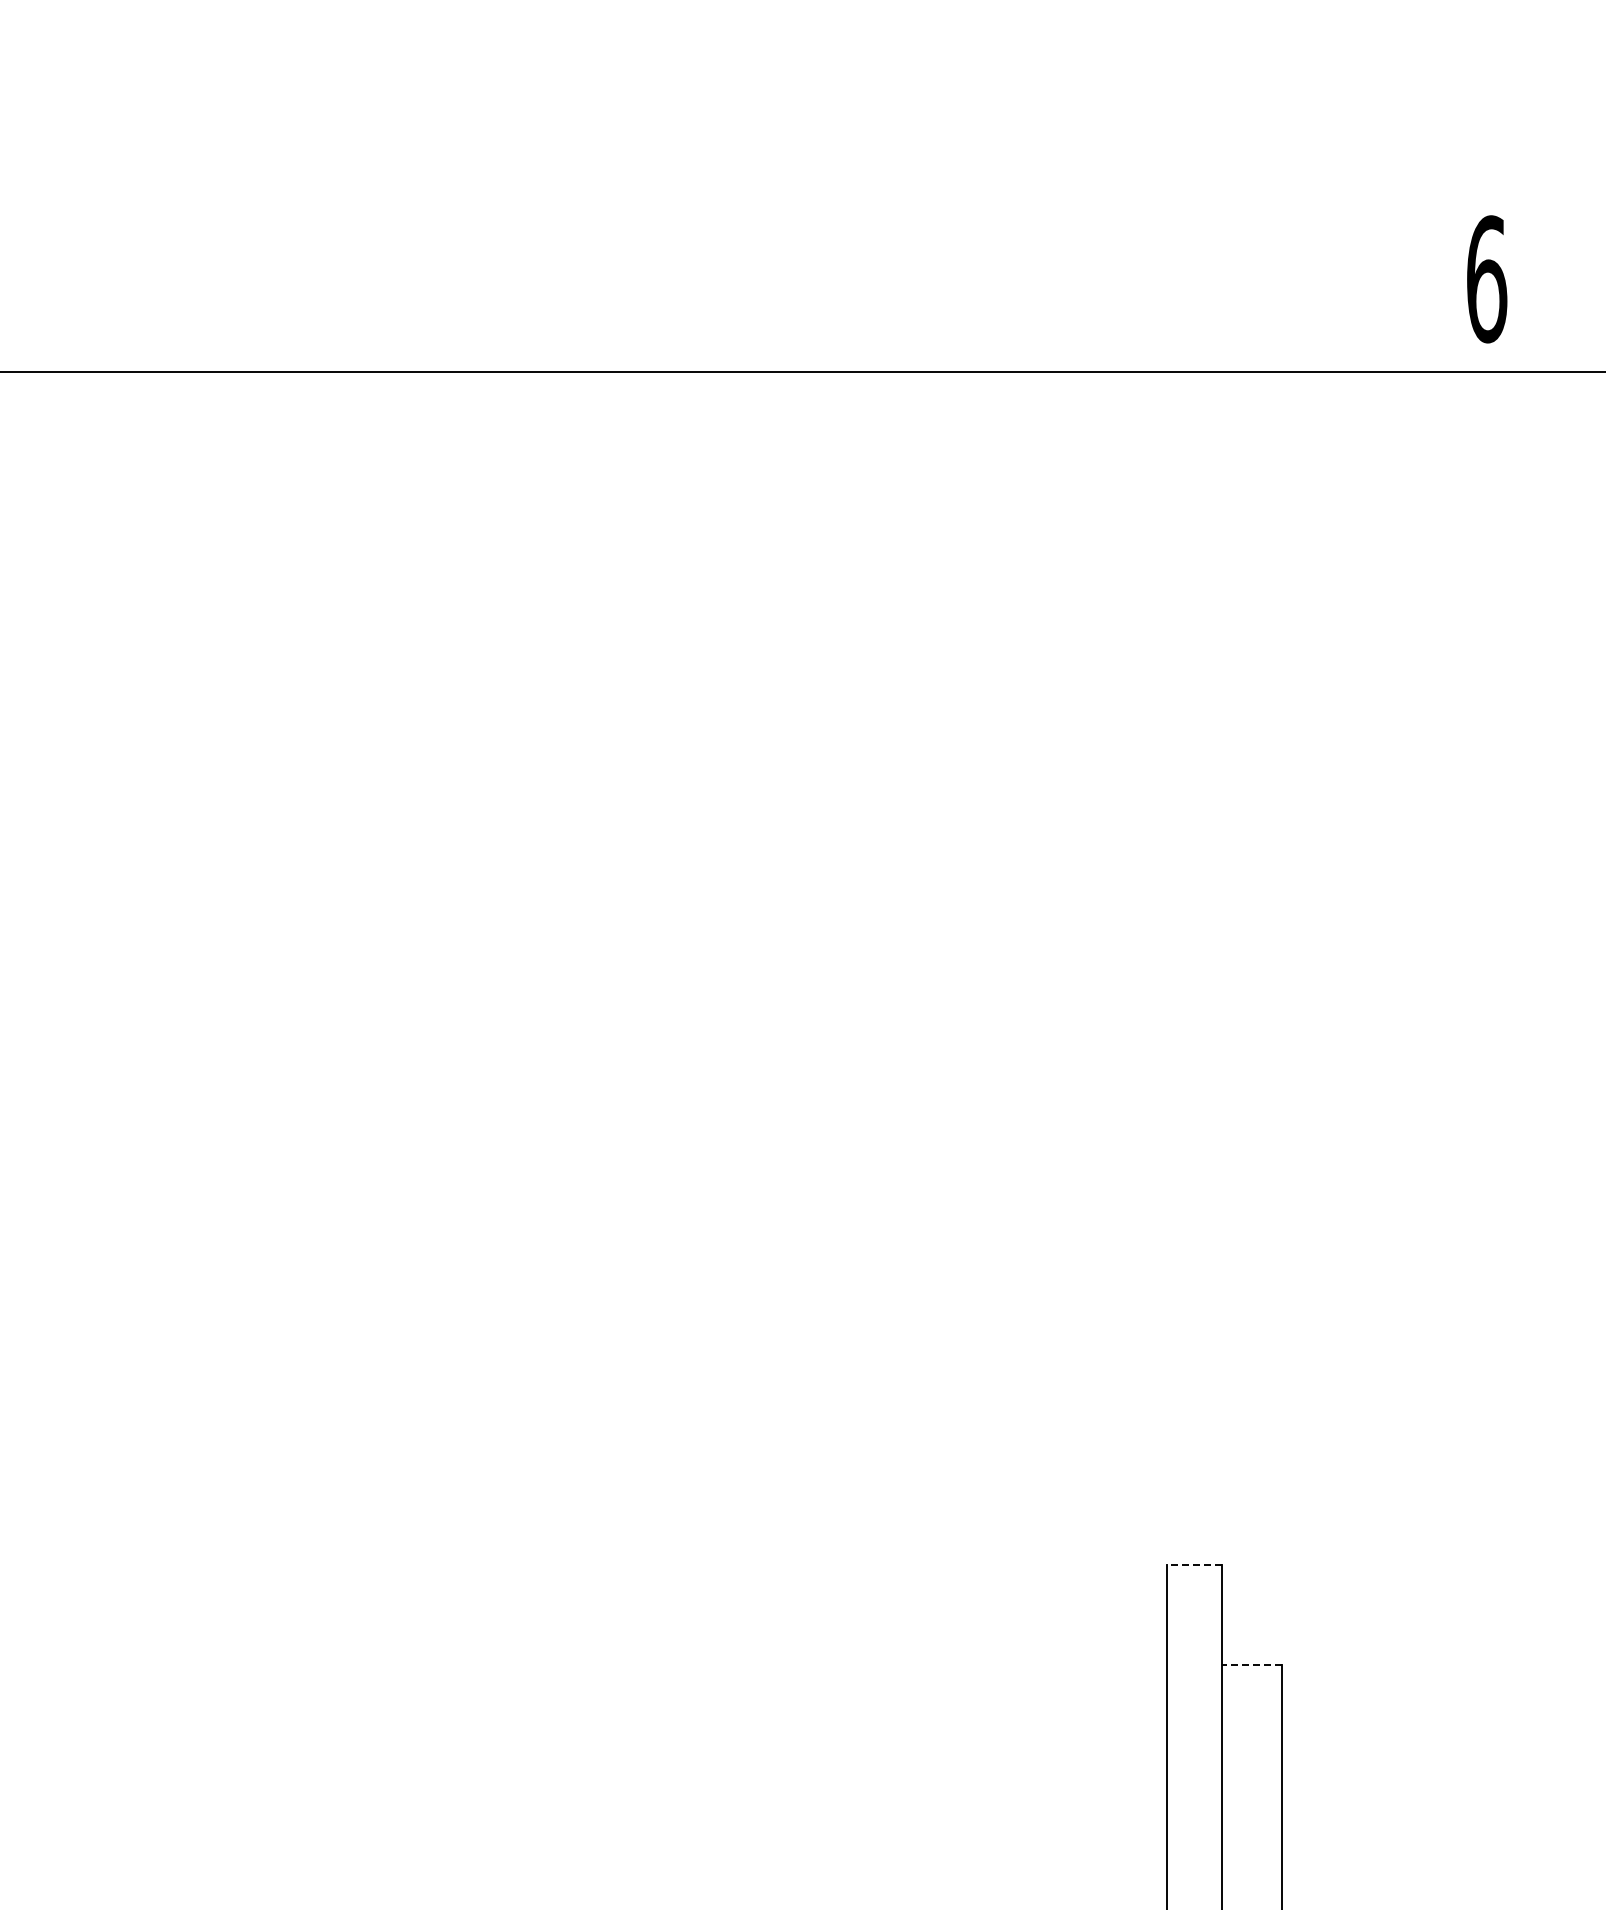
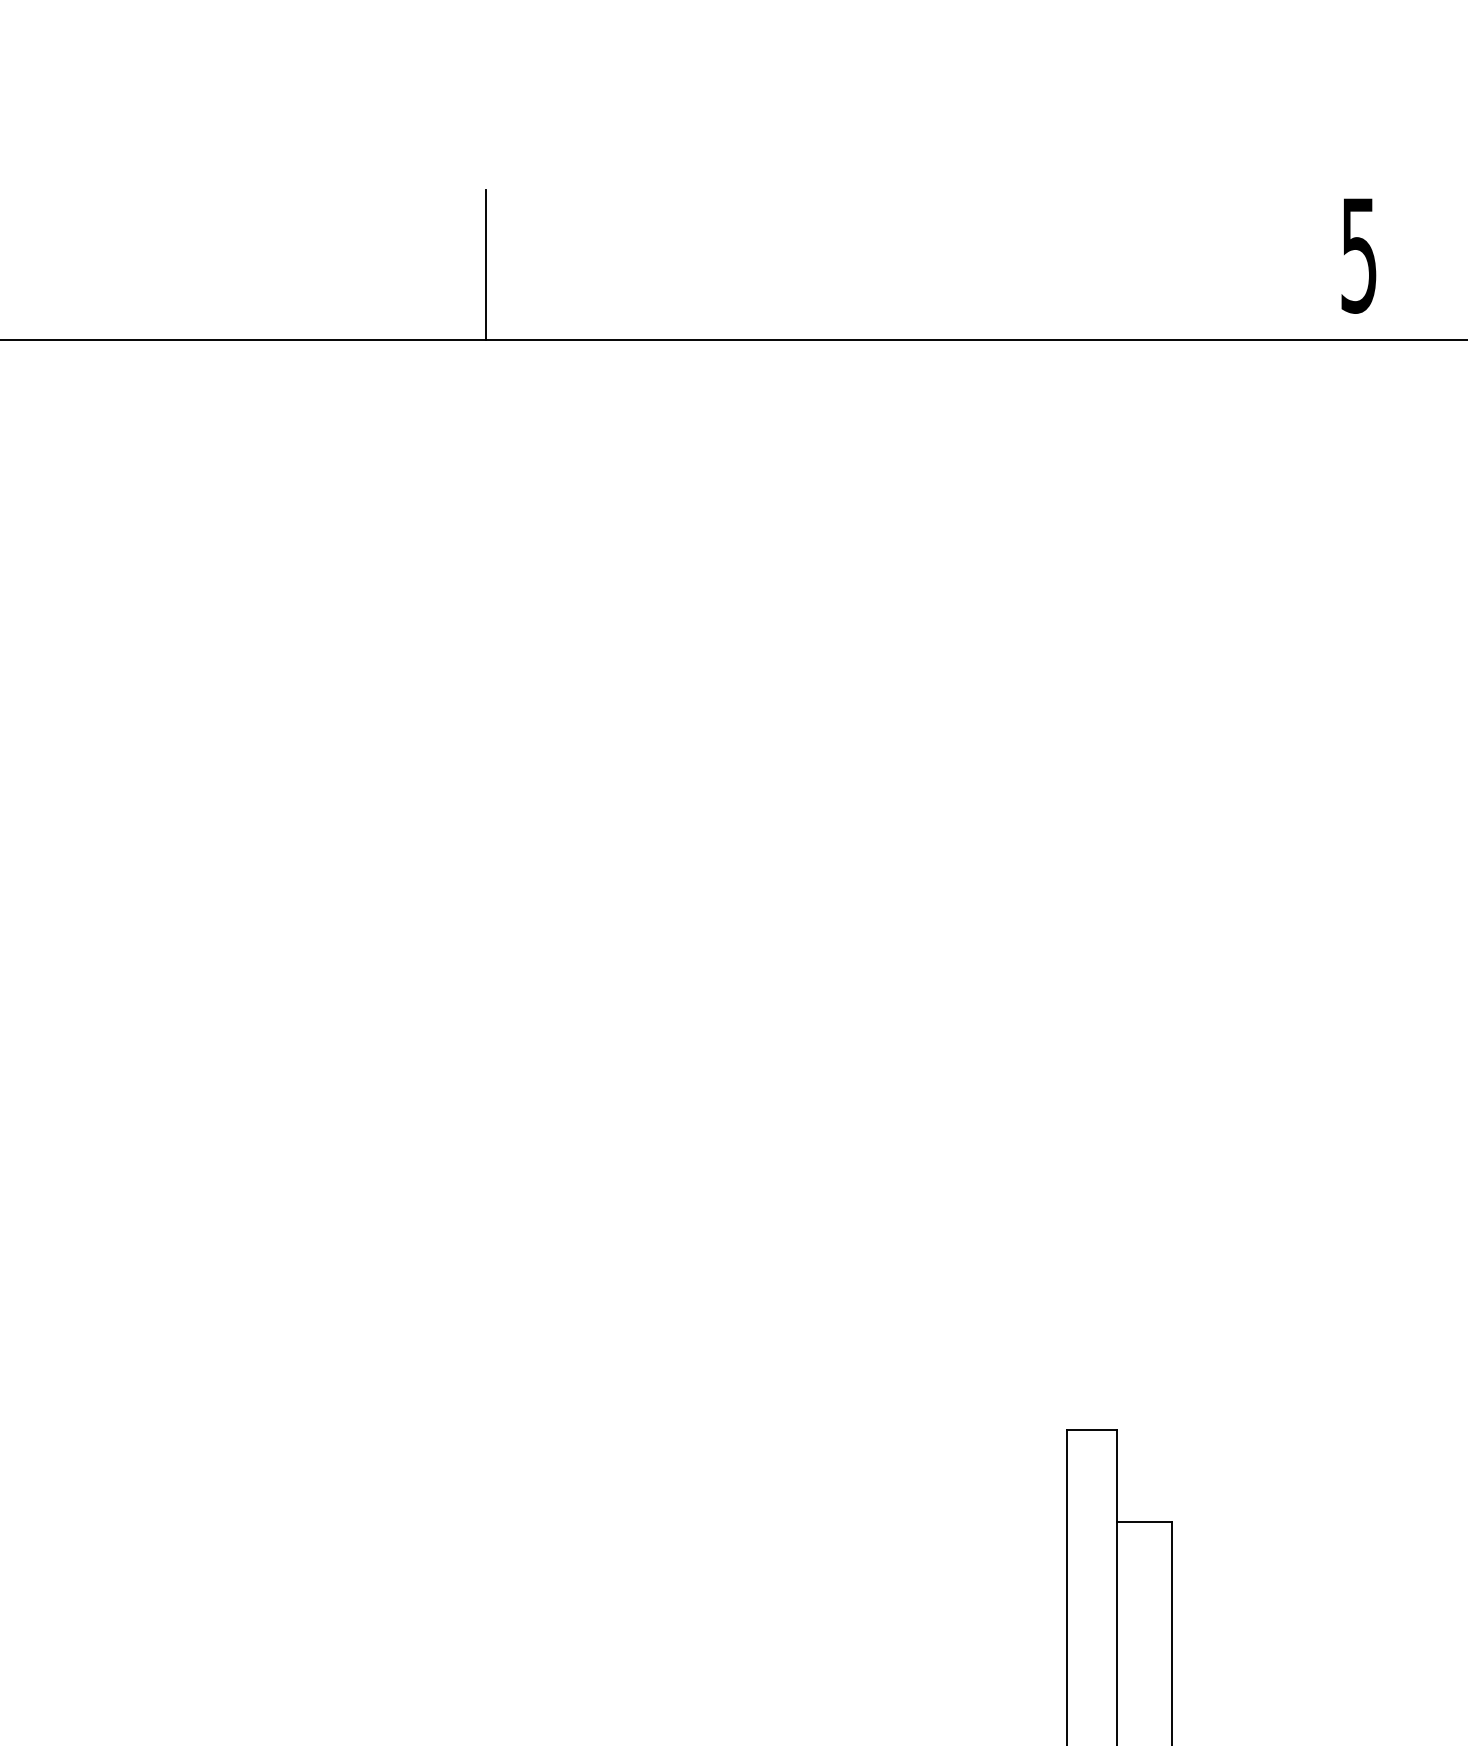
text: (1487, 279) -> (1359, 255), 6 -> 5
line: (531, 289) -> (485, 264), added
line: (1194, 1564) -> (1091, 1430), dashed -> solid
line: (1251, 1664) -> (1144, 1521), dashed -> solid

